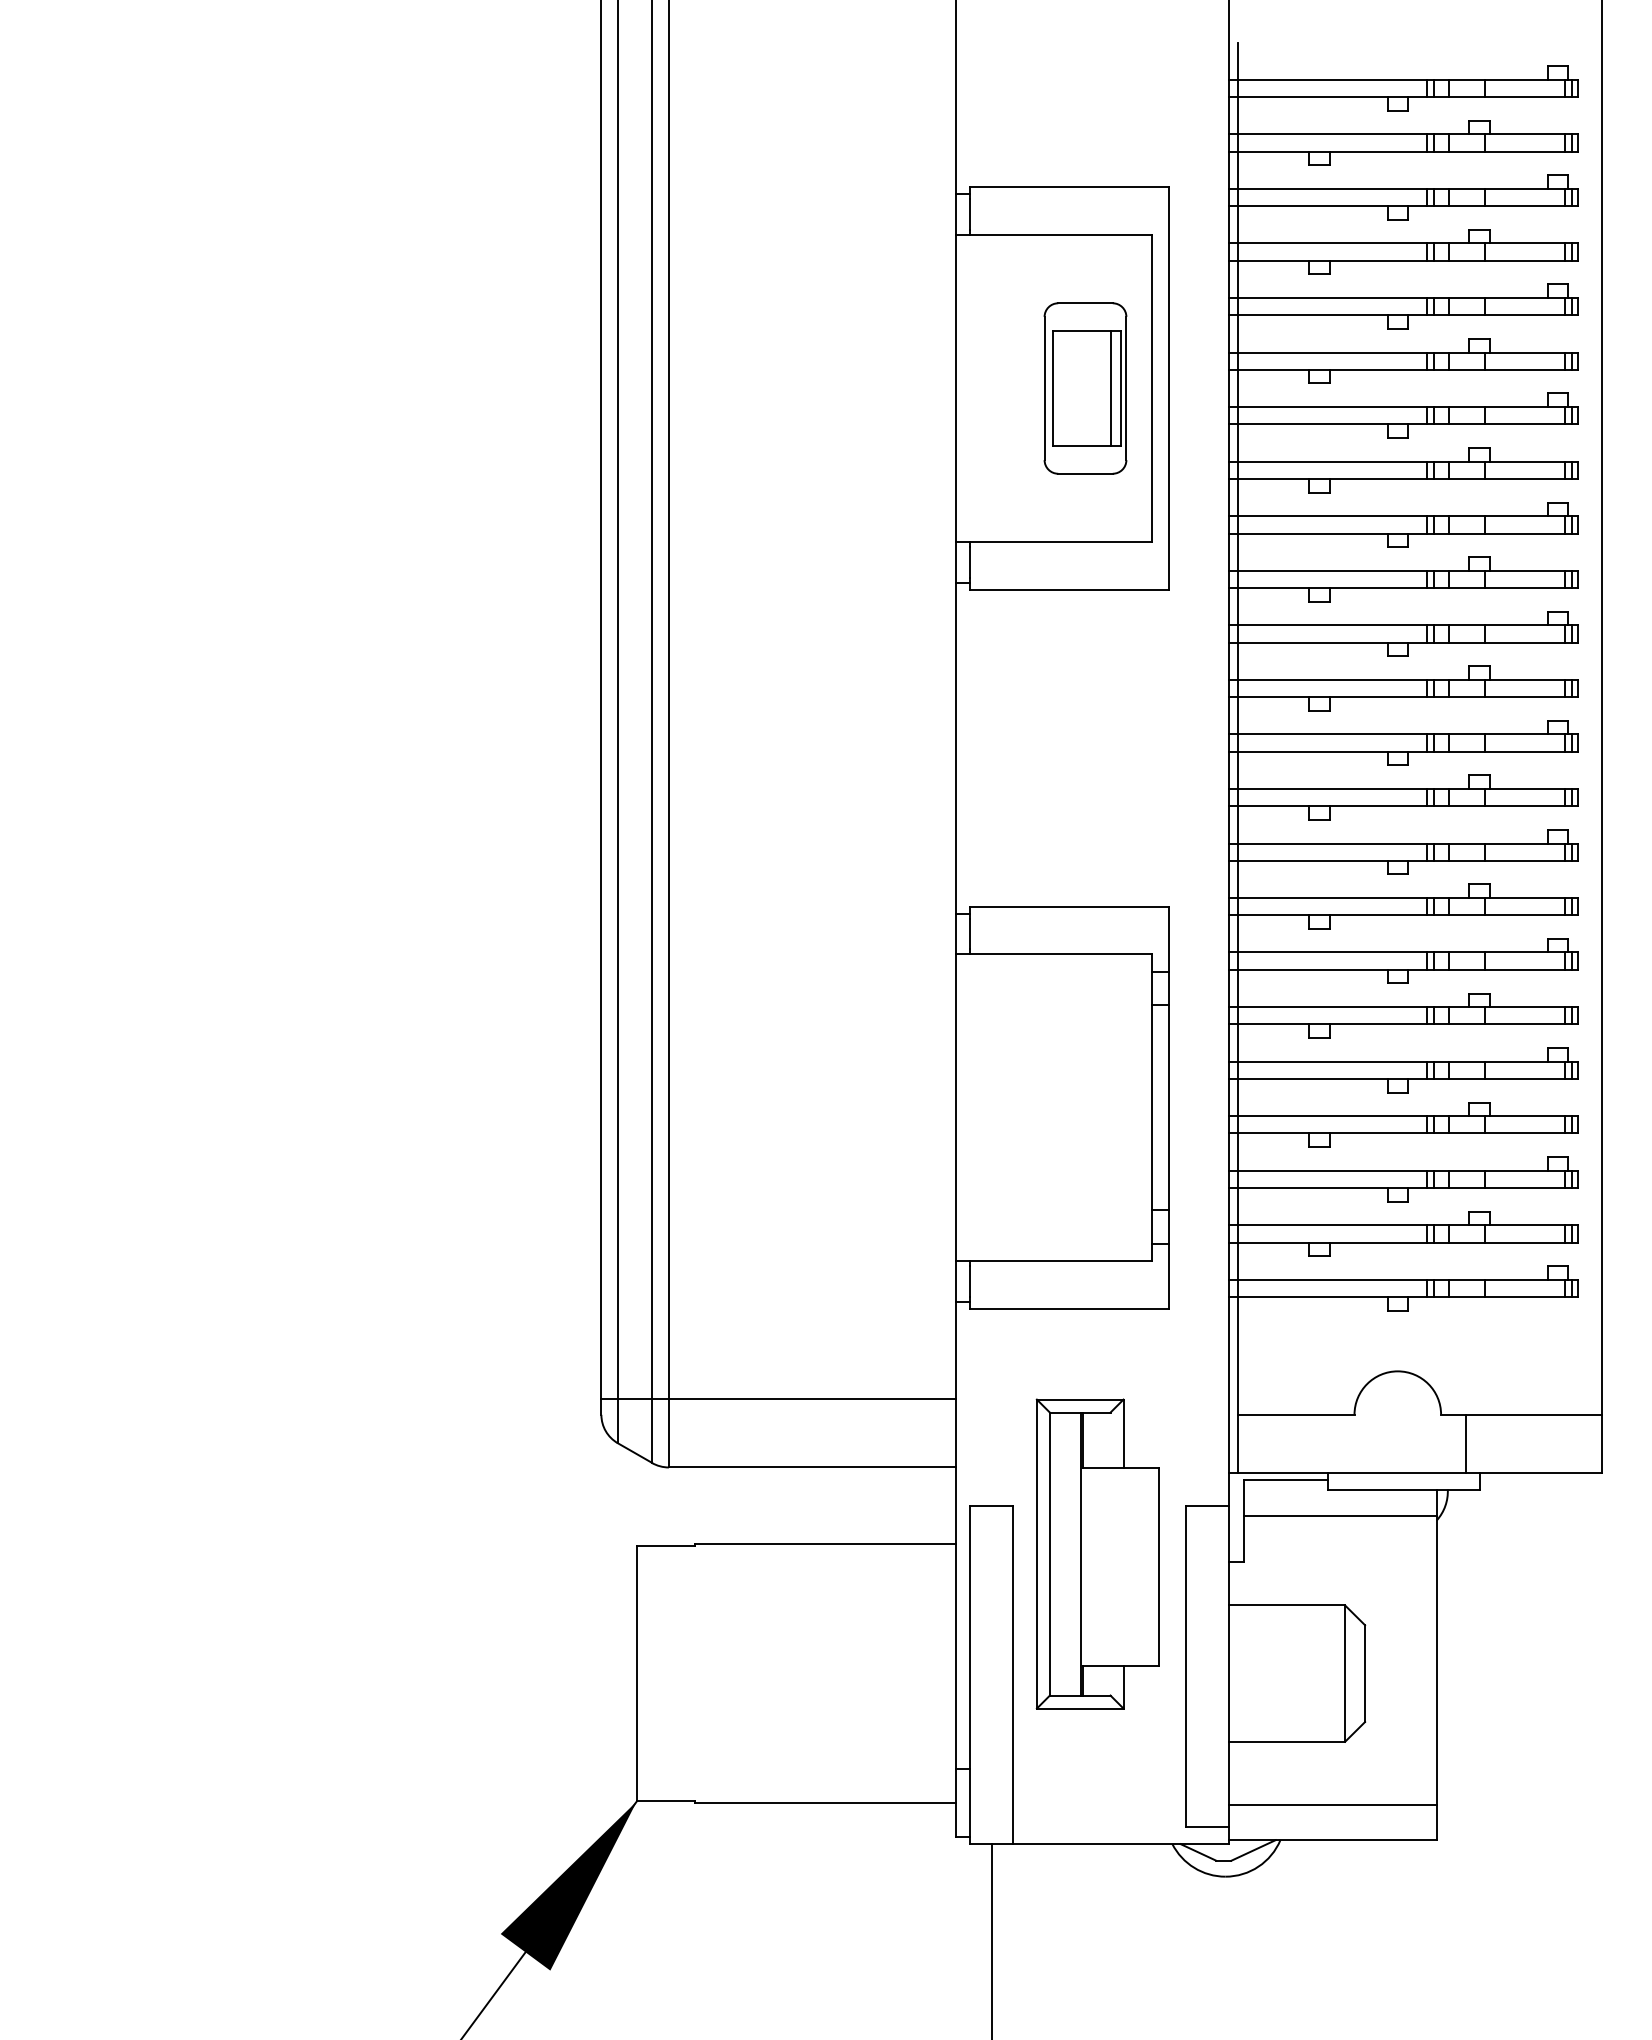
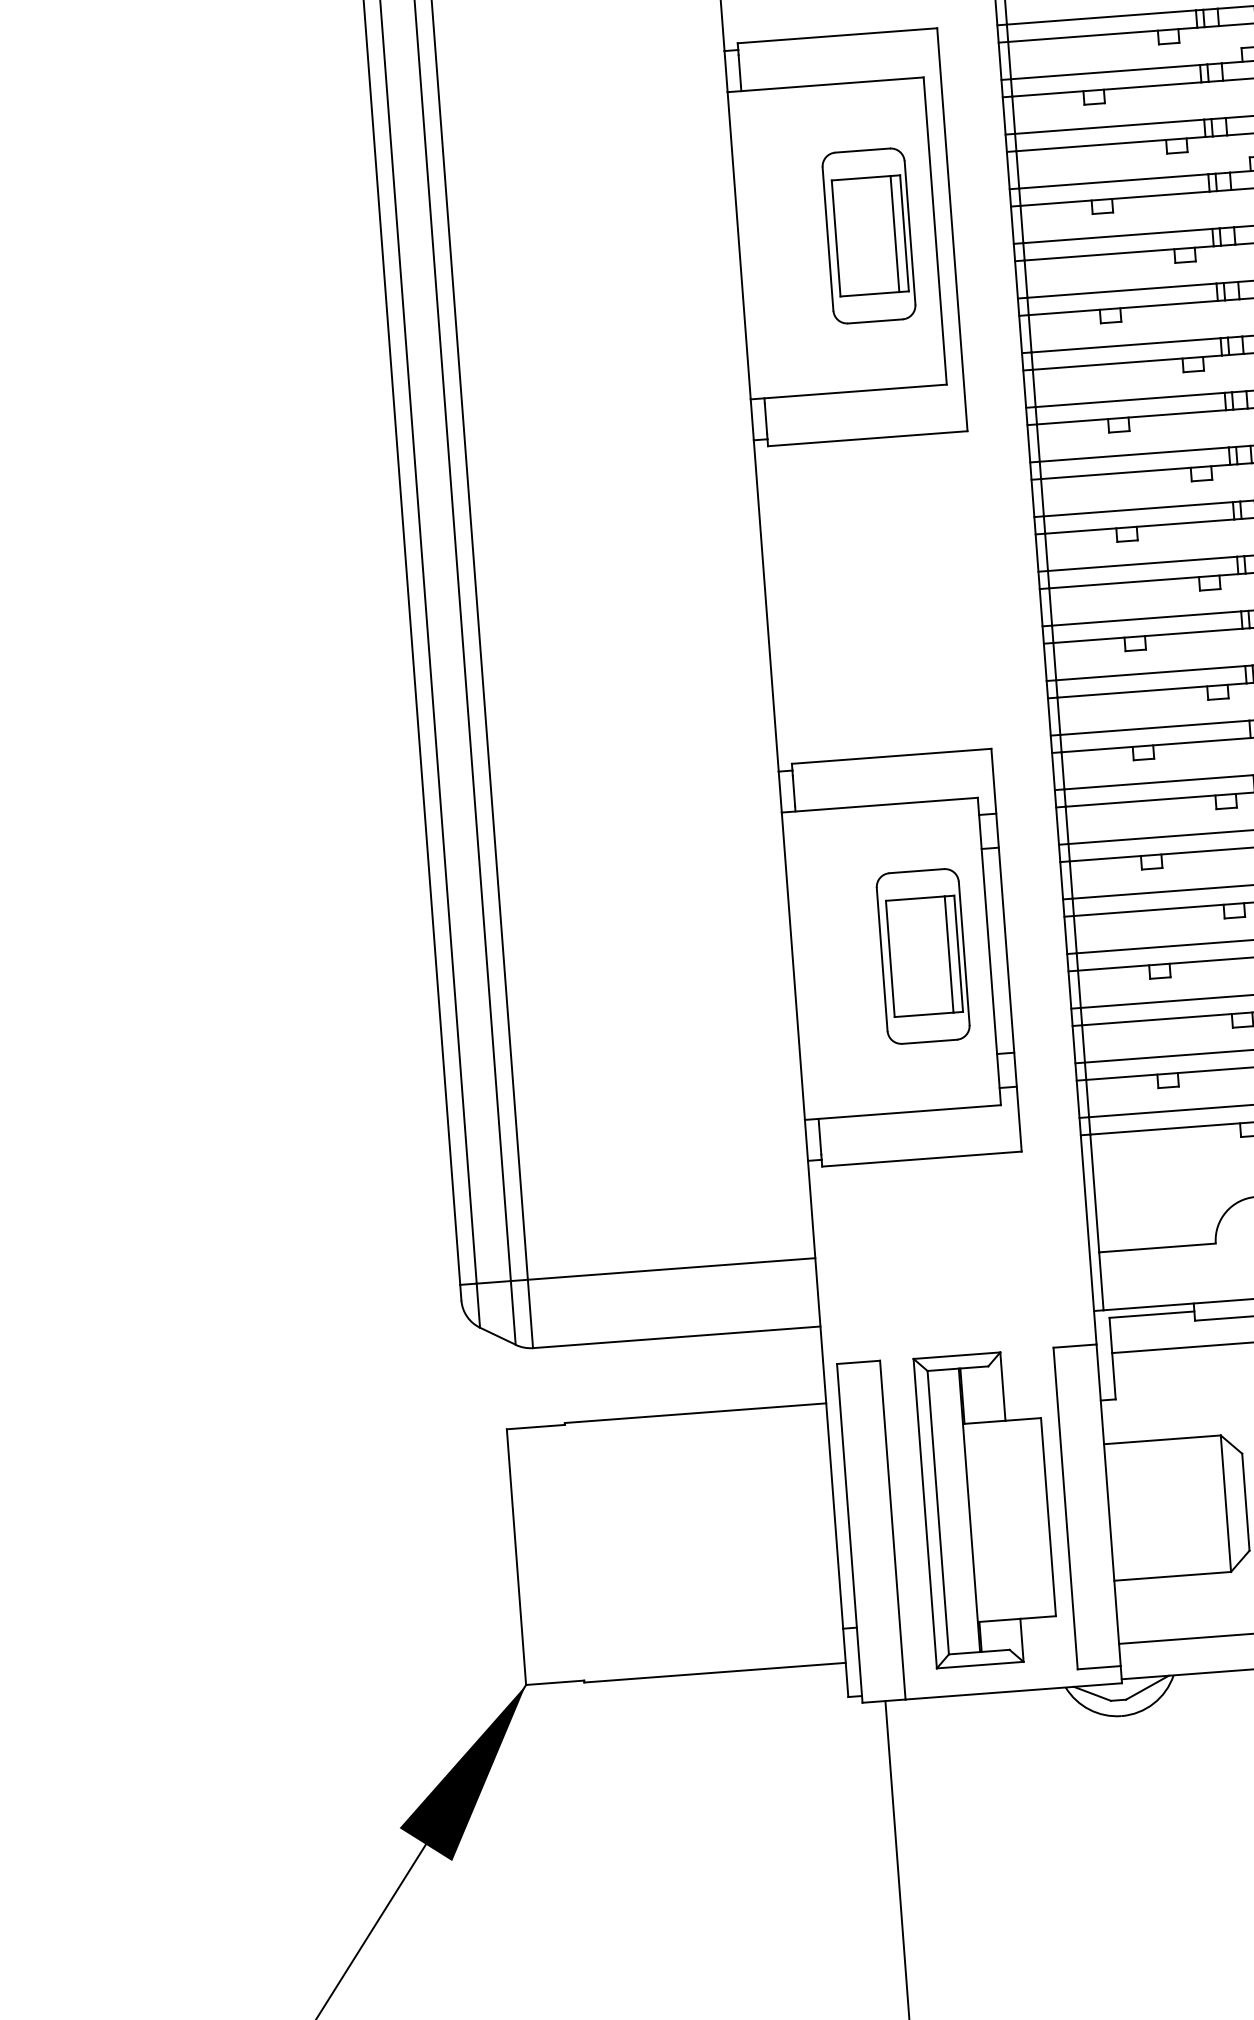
part: (1085, 1107) -> (923, 956), added
part: (1097, 1553) -> (985, 1508), moved

